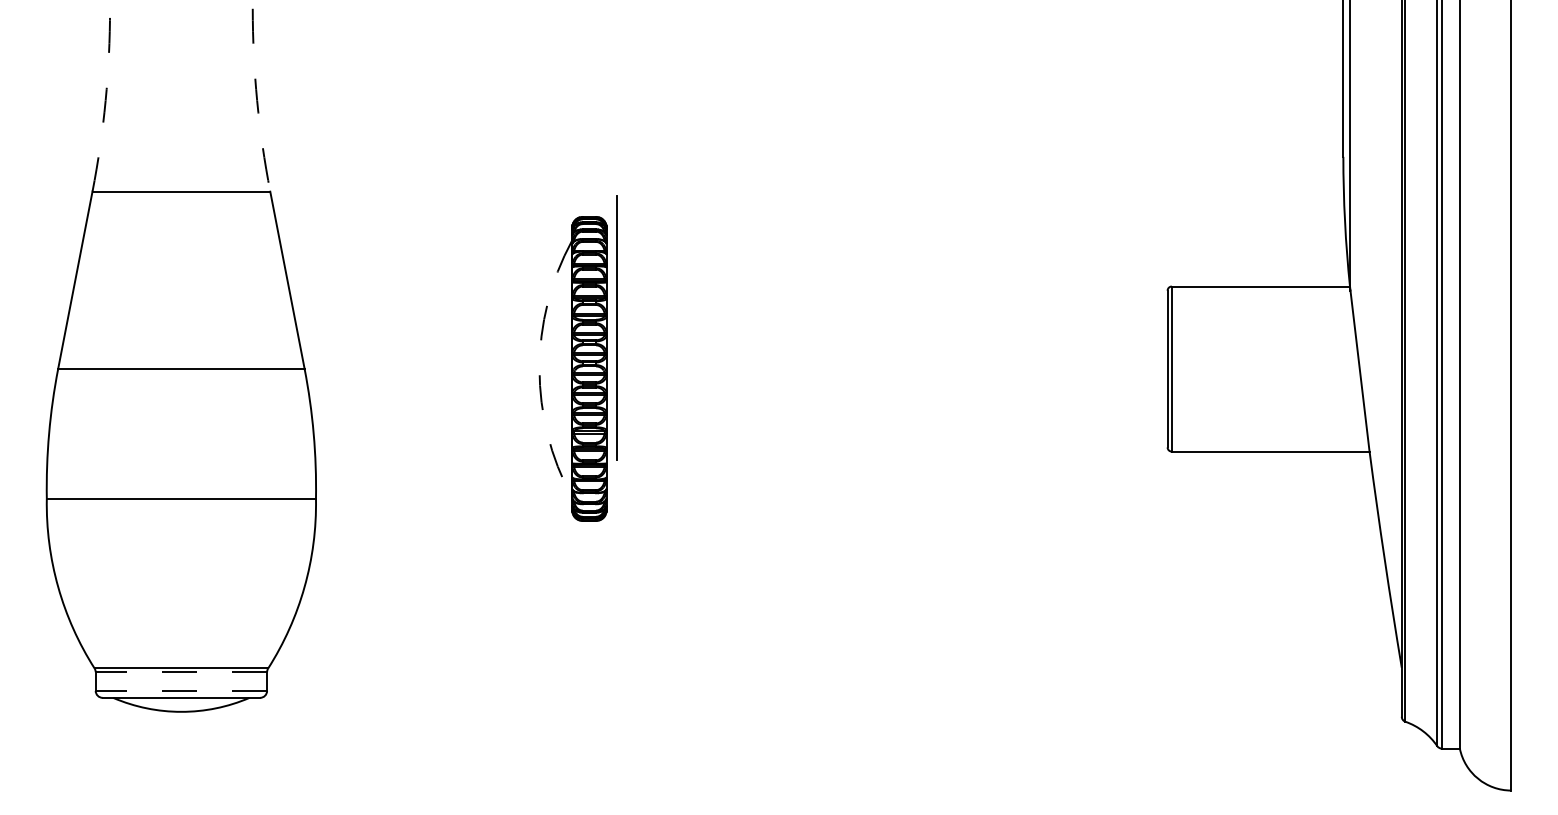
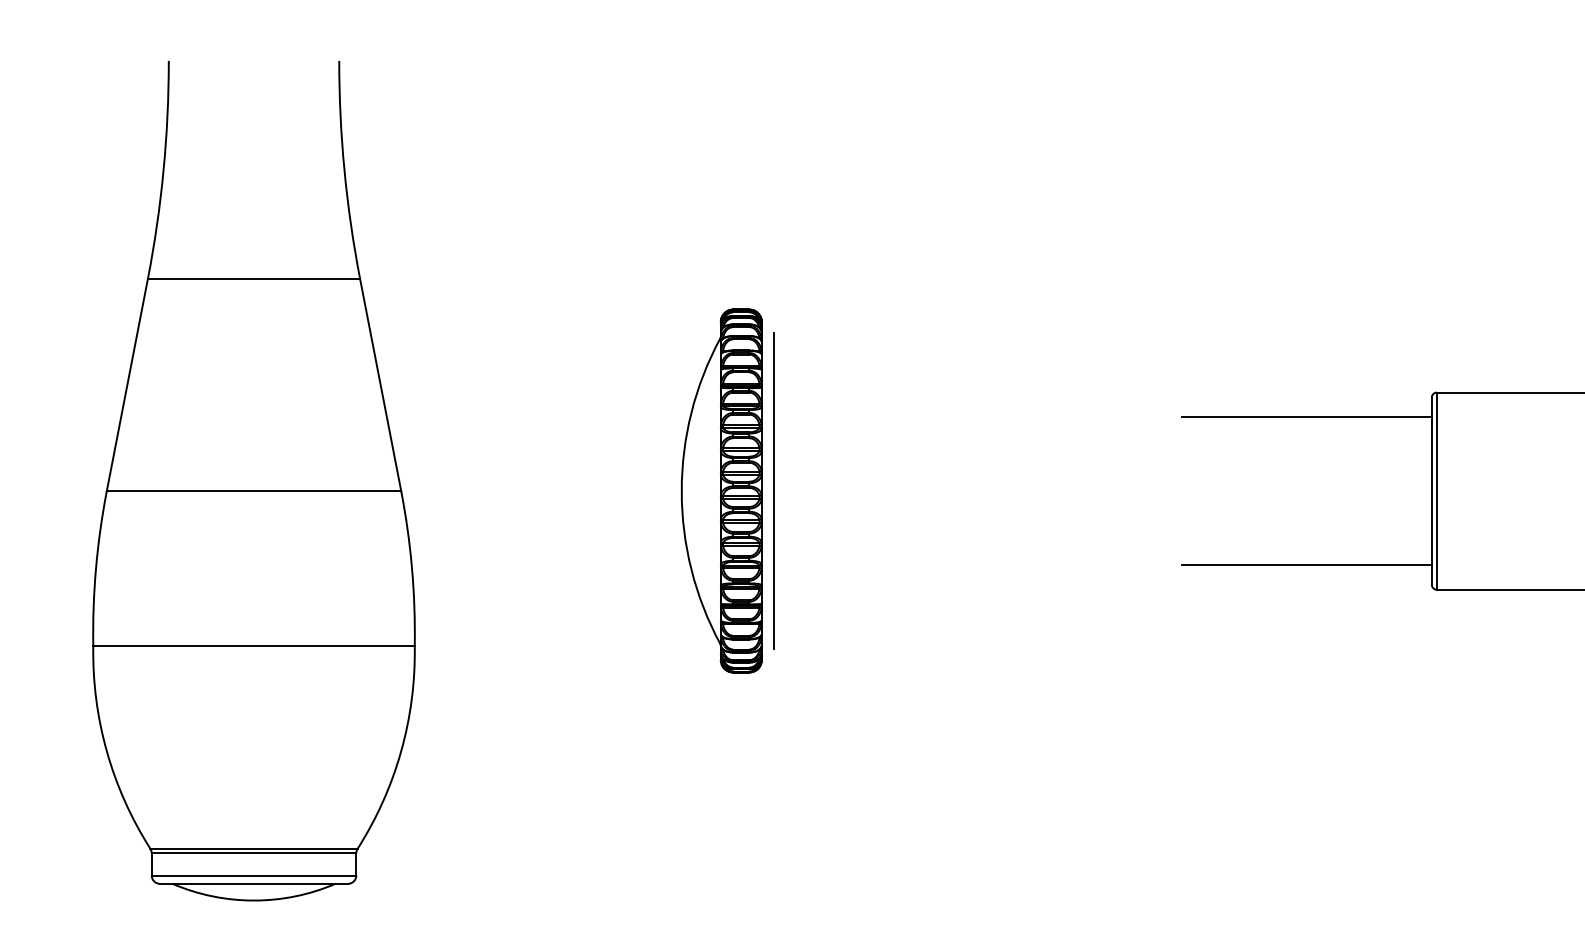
arc: (105, 100) -> (163, 170), dashed -> solid
arc: (257, 100) -> (344, 170), dashed -> solid
line: (1062, 307) -> (1306, 417), added
line: (616, 327) -> (773, 490), moved
arc: (539, 369) -> (681, 491), dashed -> solid
line: (1062, 430) -> (1306, 564), added
line: (181, 672) -> (254, 853), dashed -> solid
line: (181, 690) -> (254, 875), dashed -> solid

